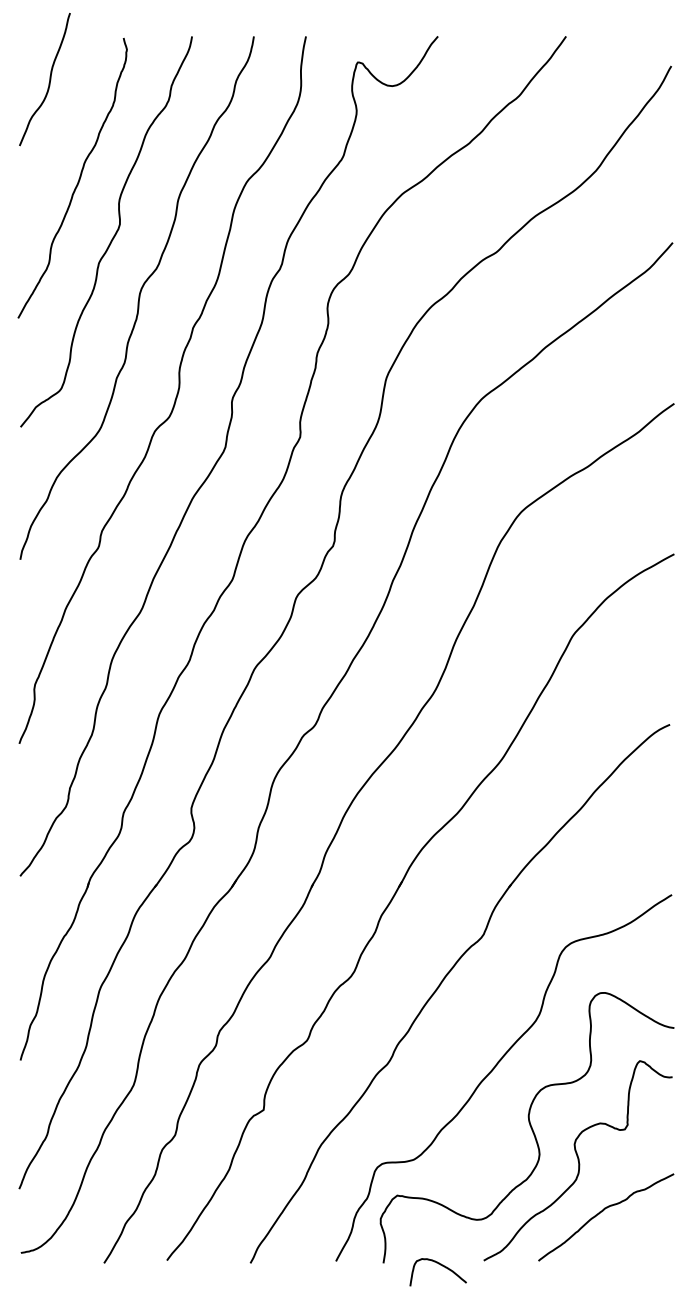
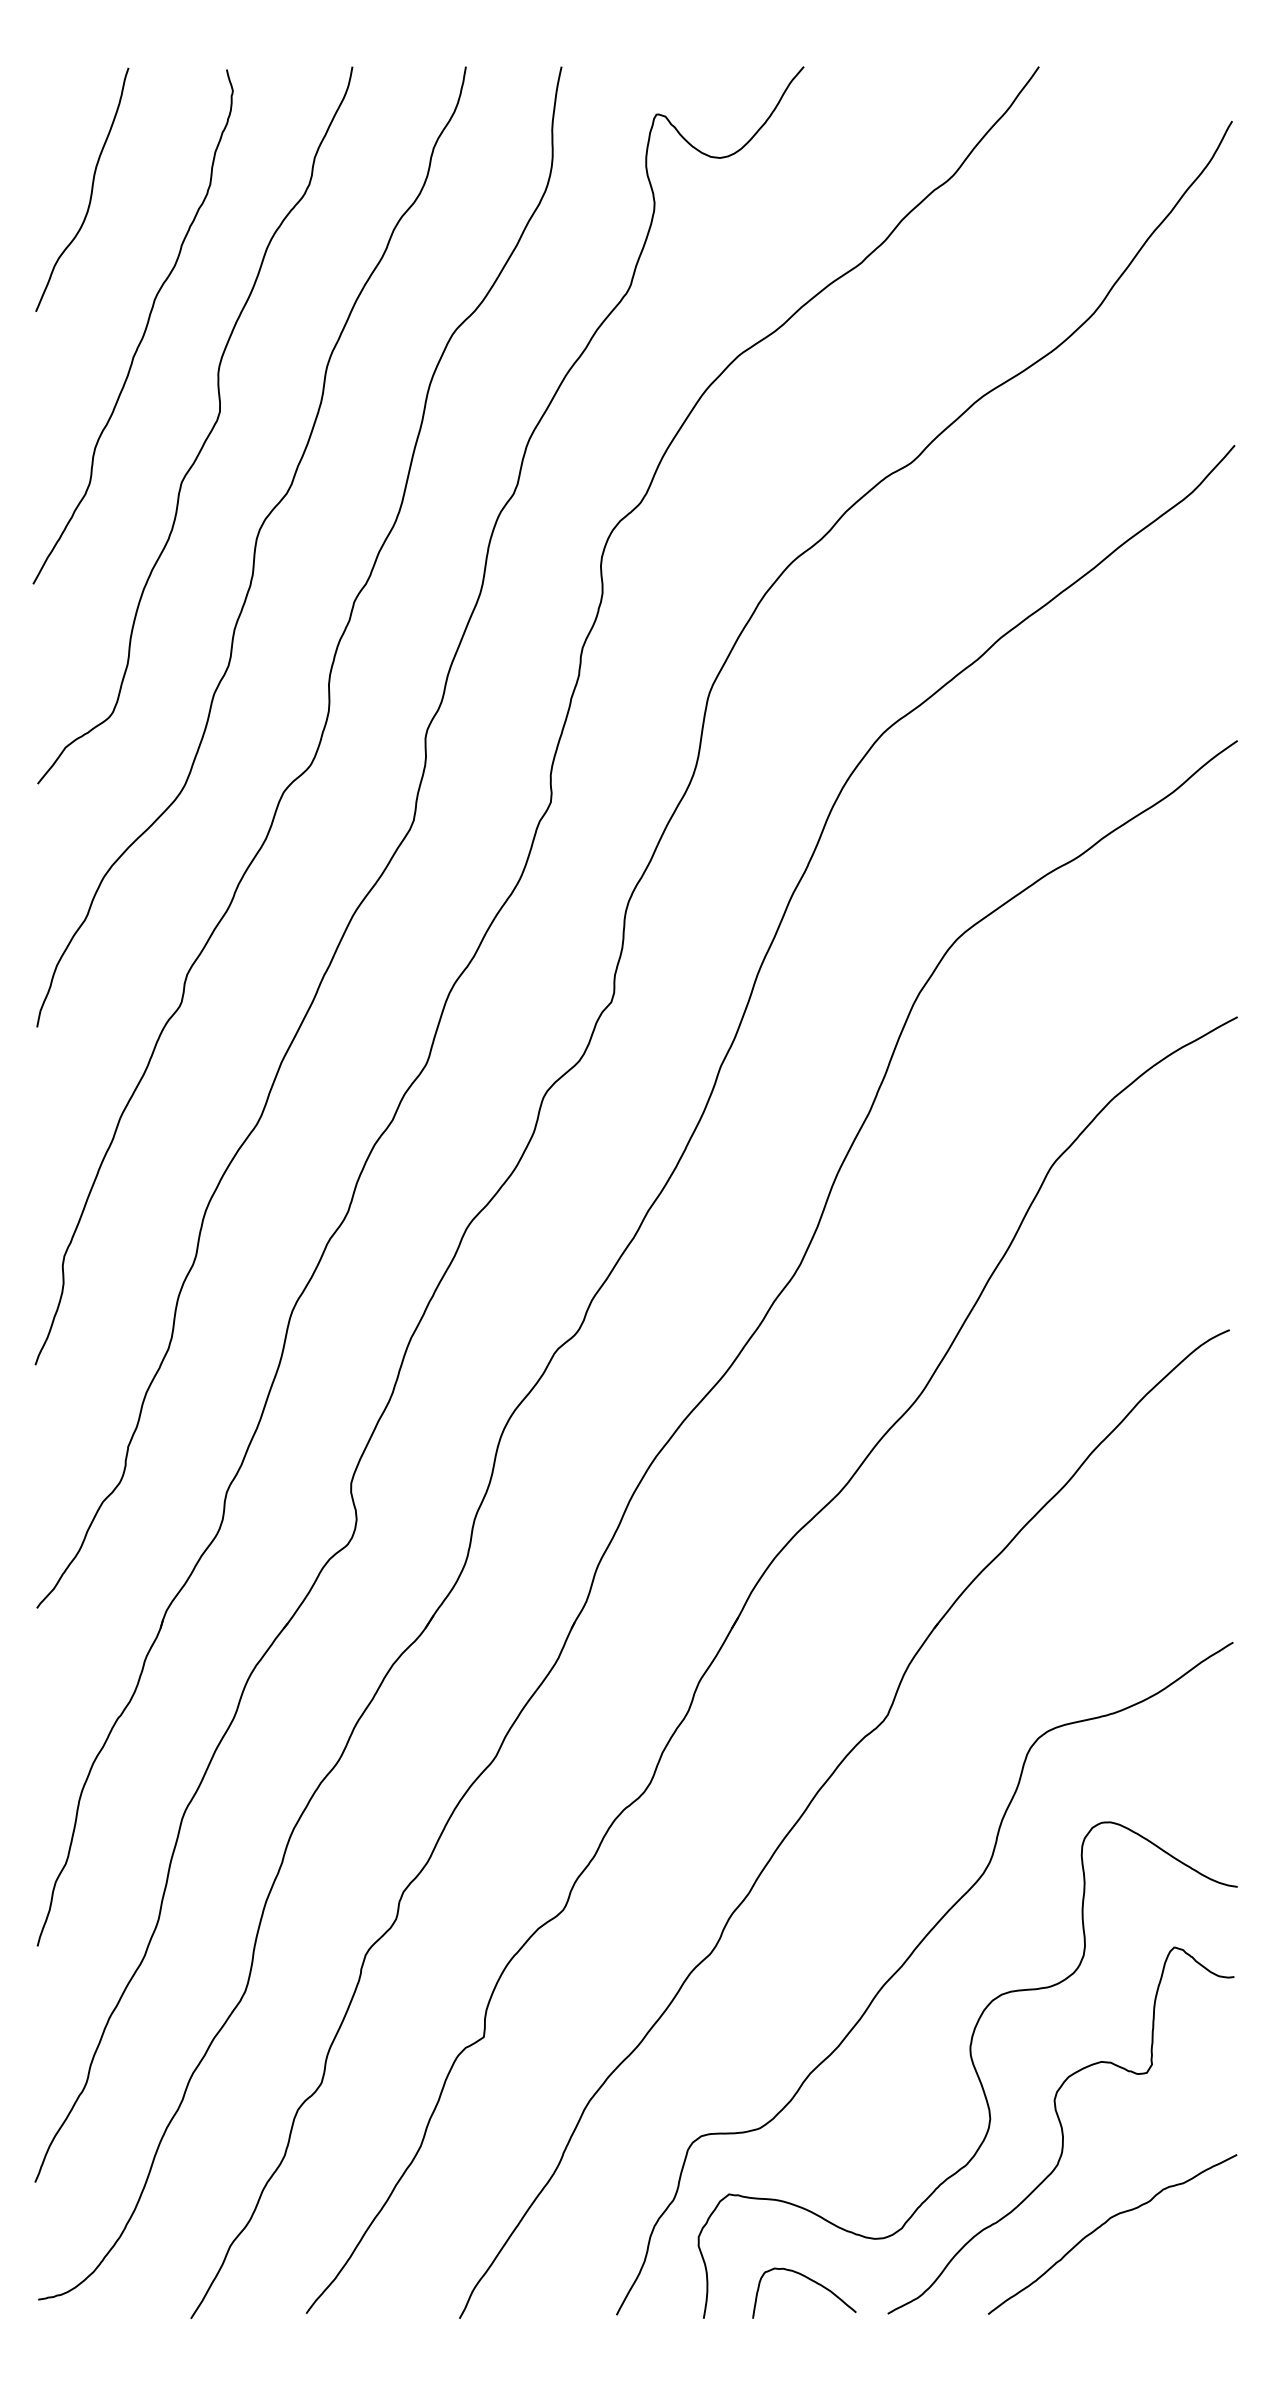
curve: (49, 79) -> (90, 189), moved
curve: (440, 1265) -> (808, 2280), moved

